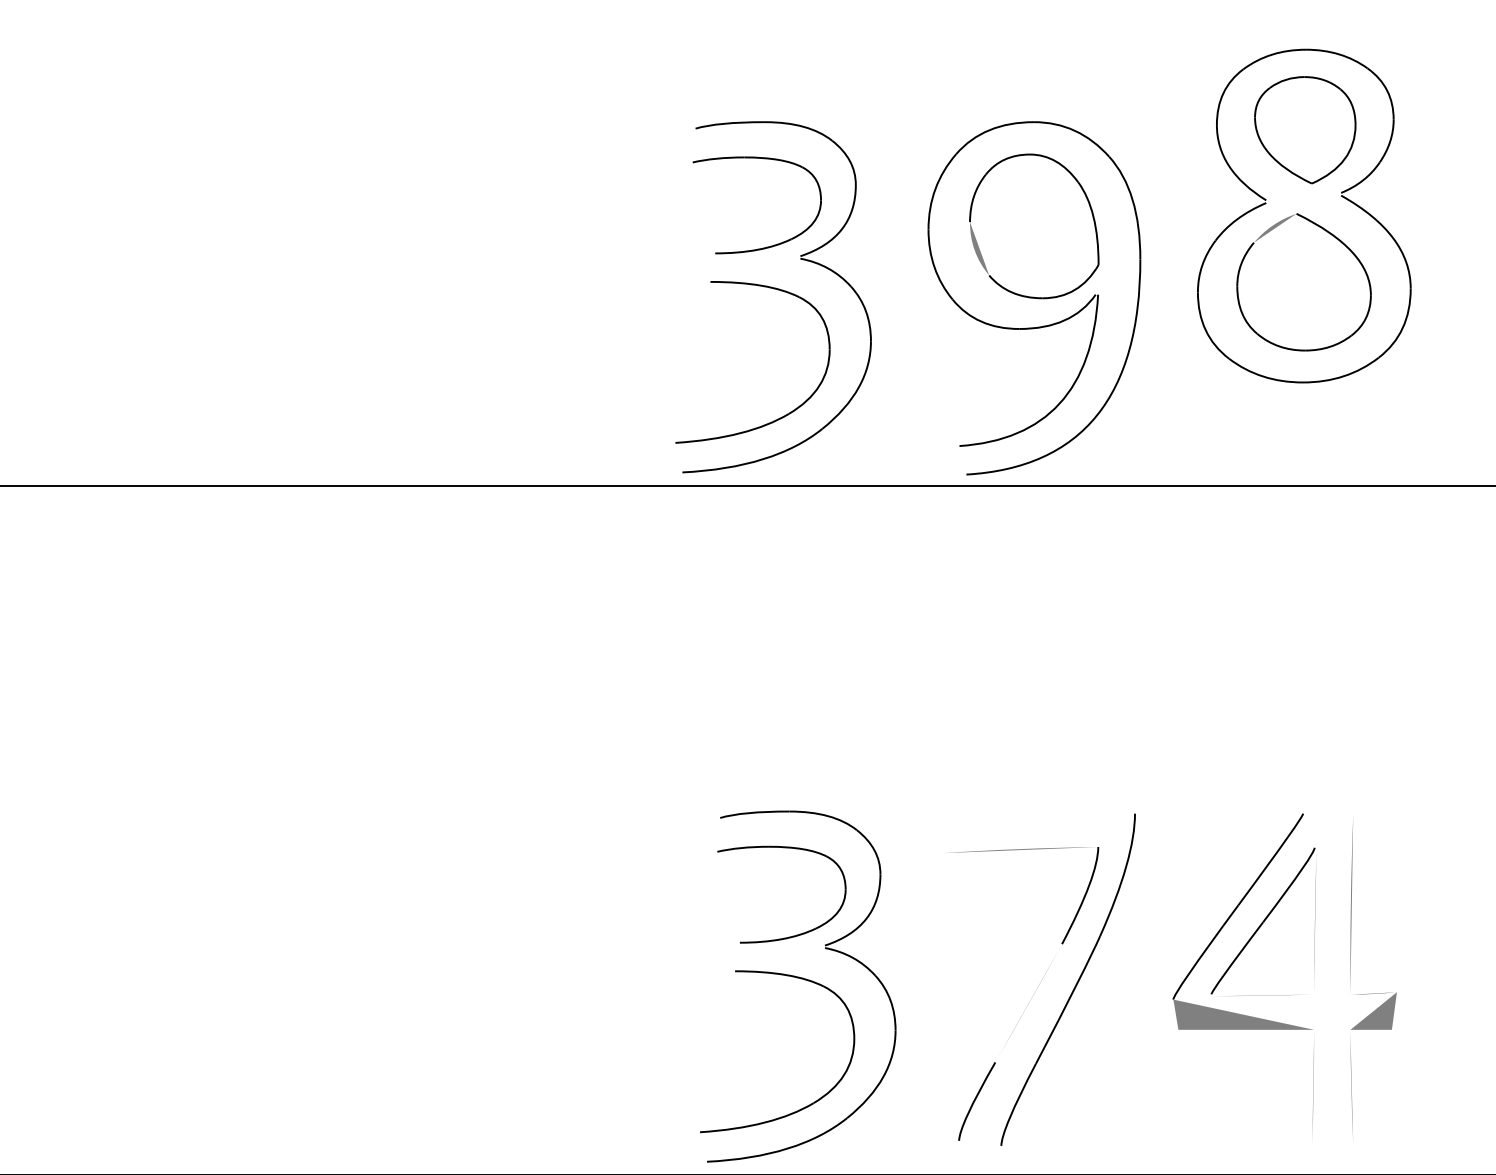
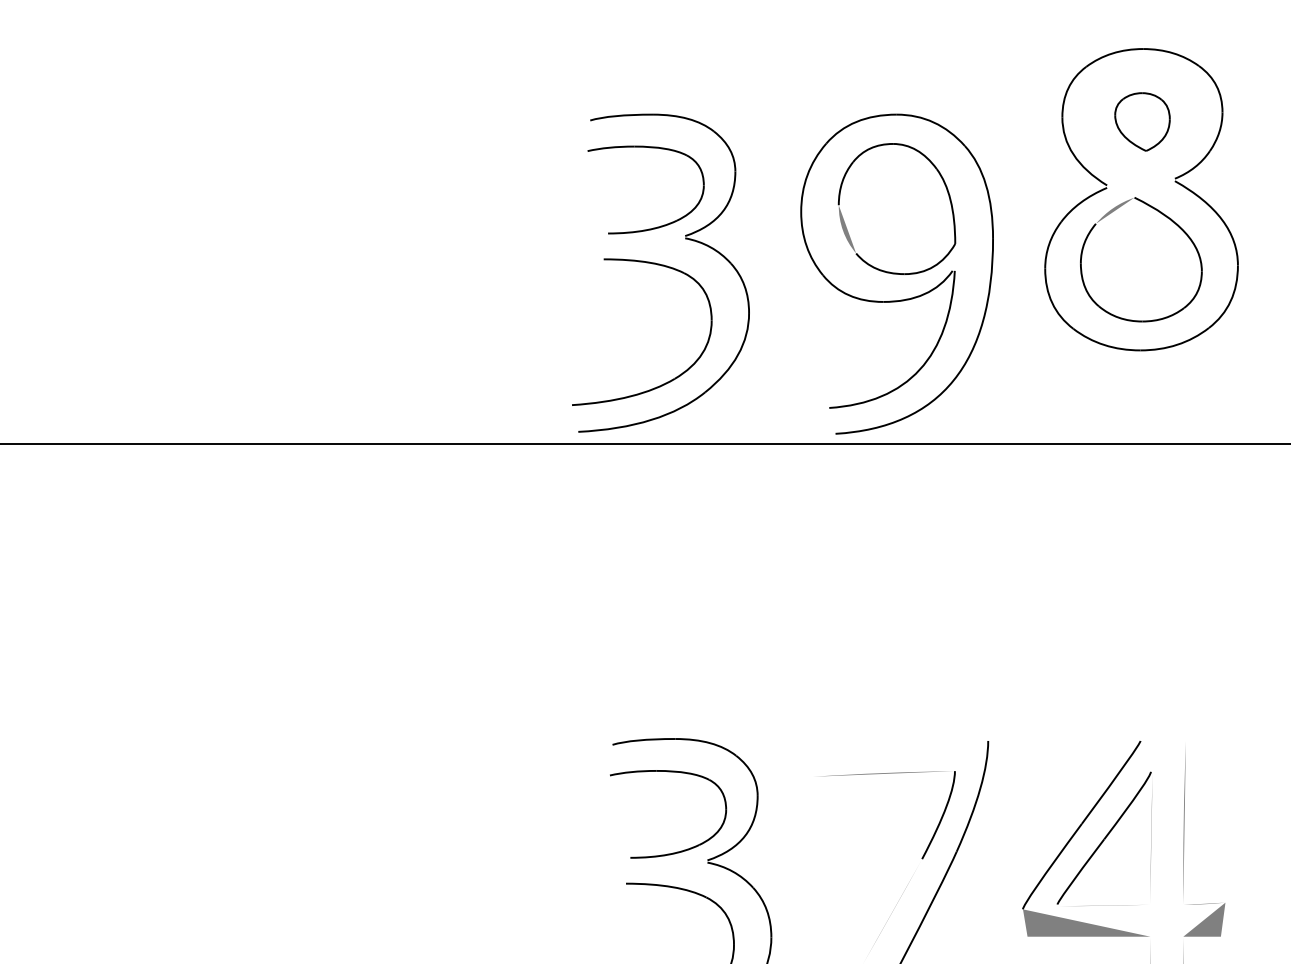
part: (1305, 130) -> (1142, 122), size x0.6

